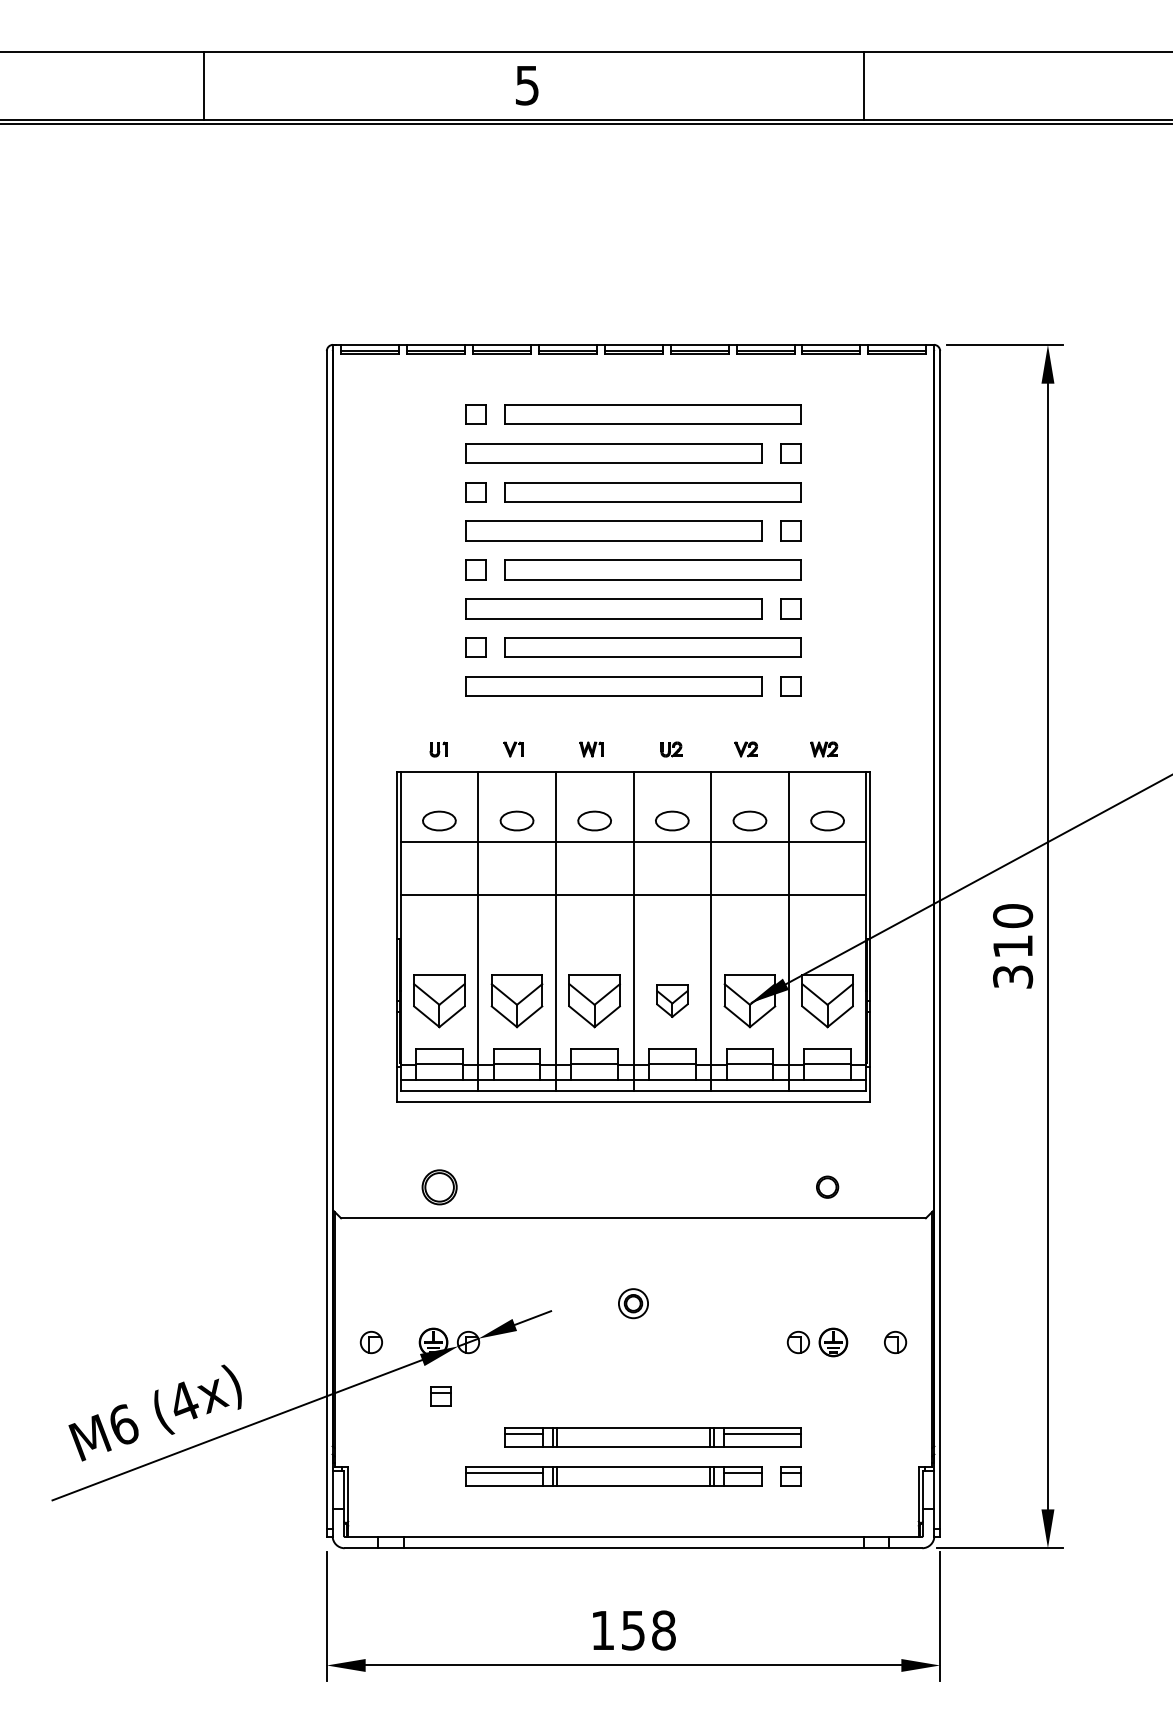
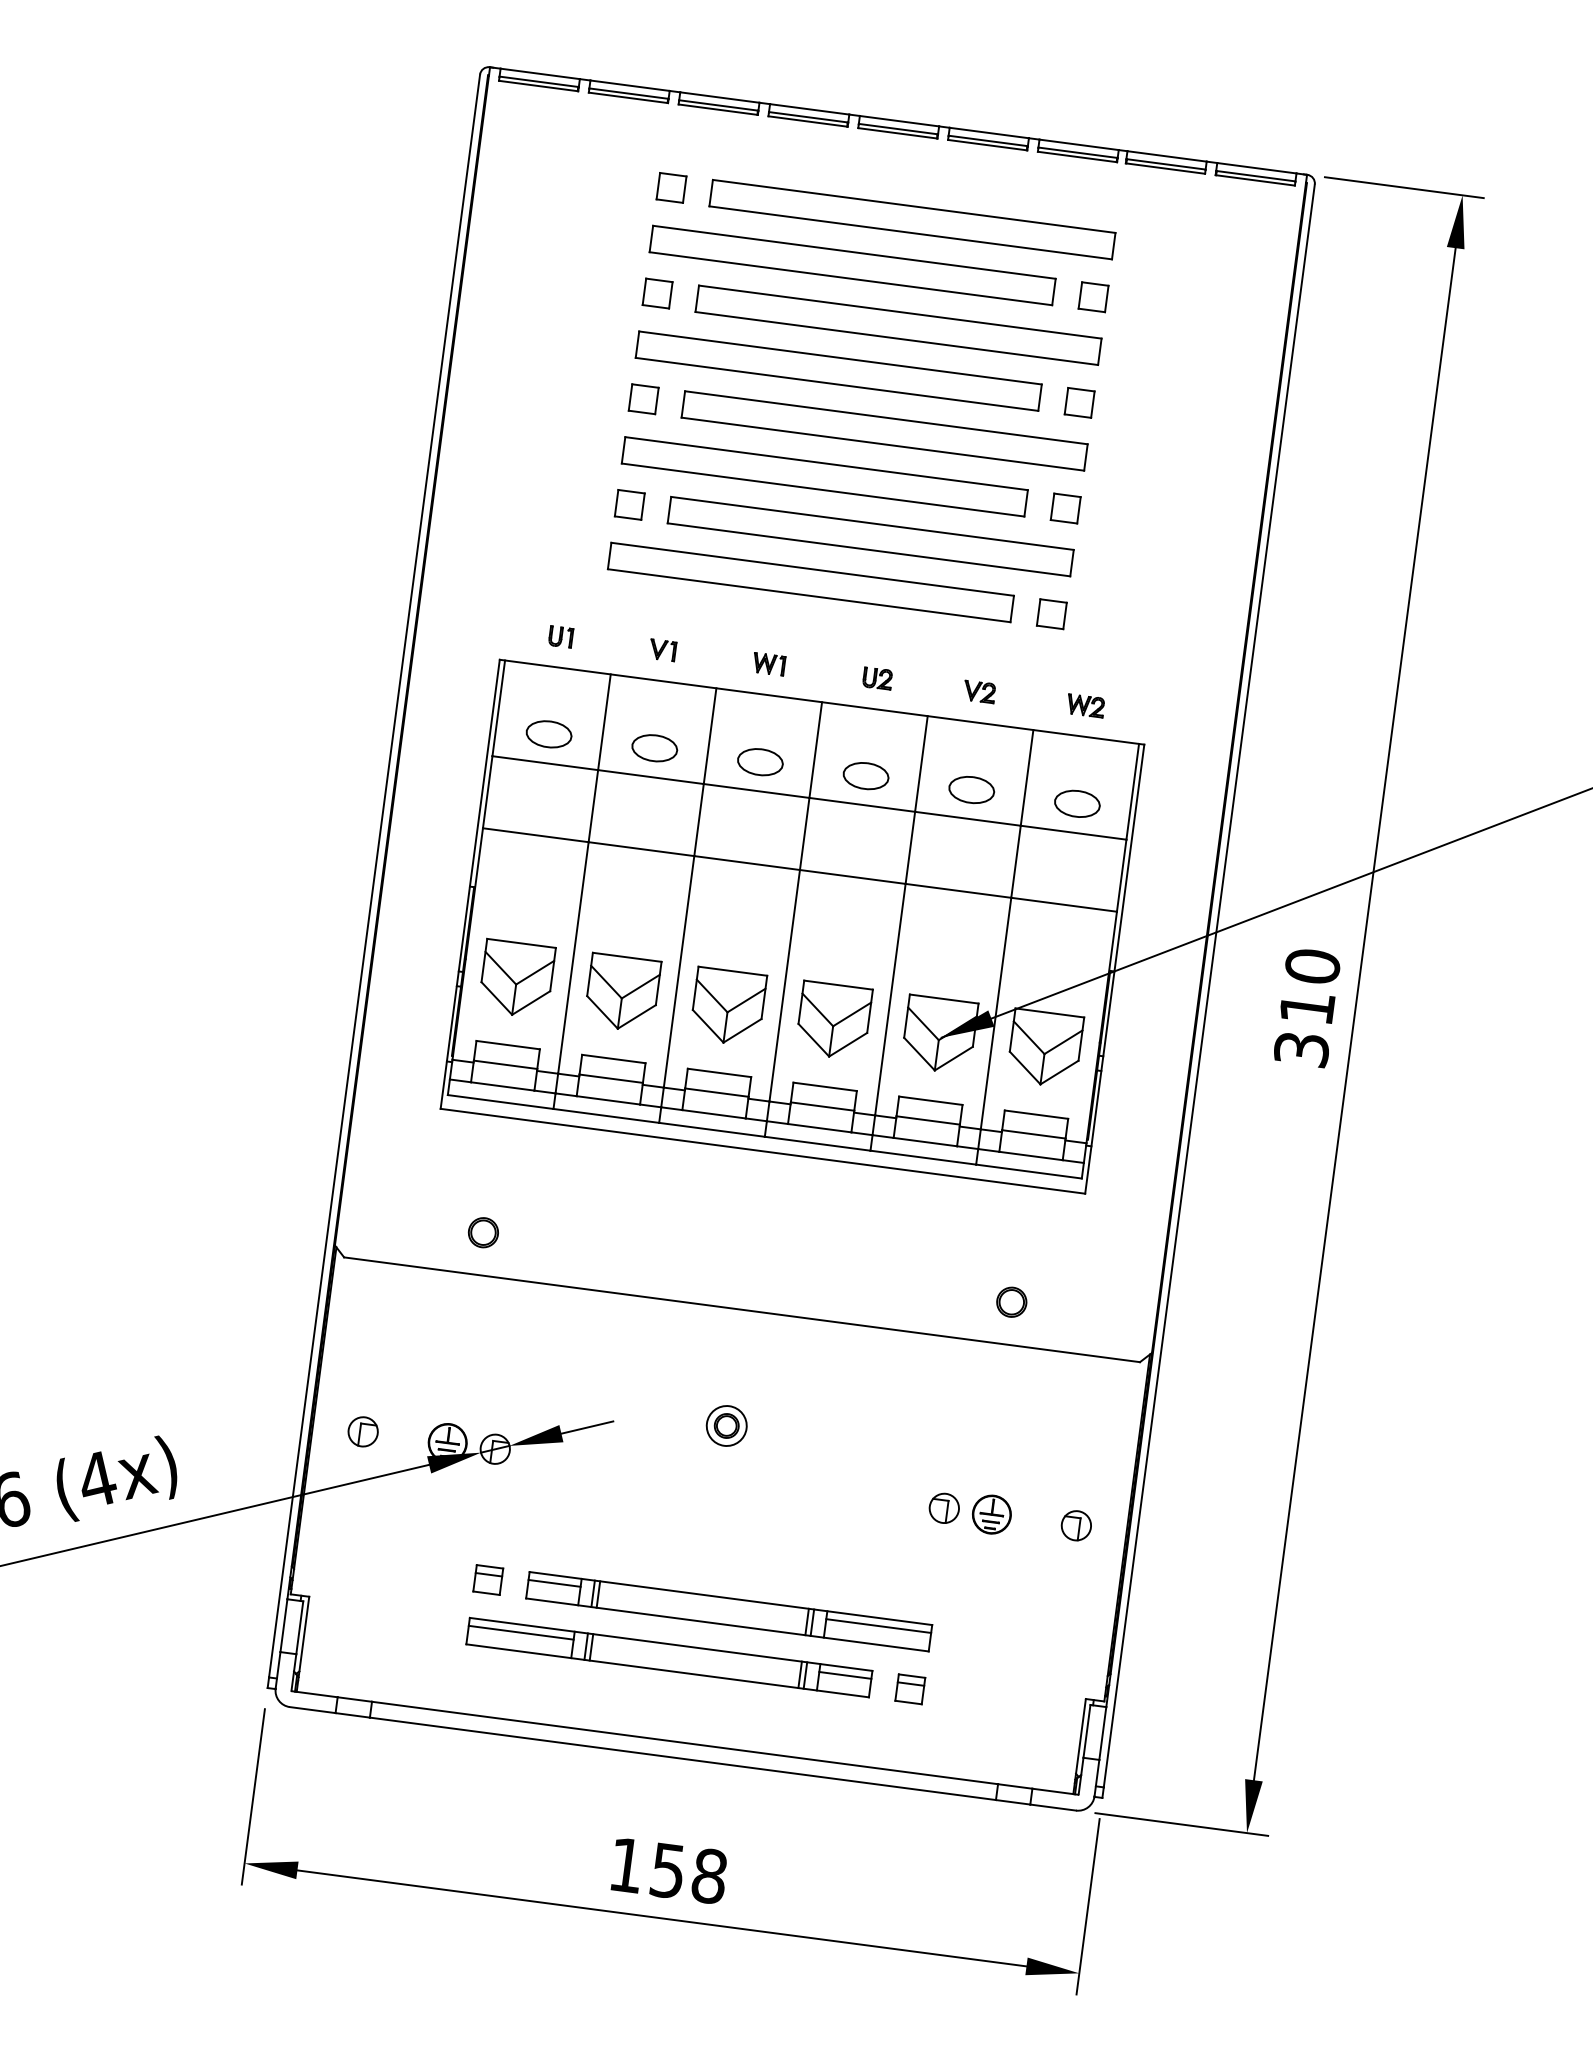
part: (672, 1001) -> (833, 1021), size x1.67
part: (438, 1186) -> (482, 1231), size x0.62
part: (440, 1396) -> (487, 1579), moved

